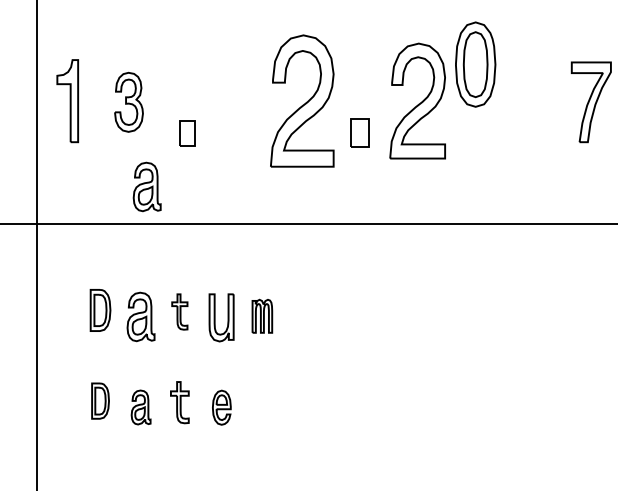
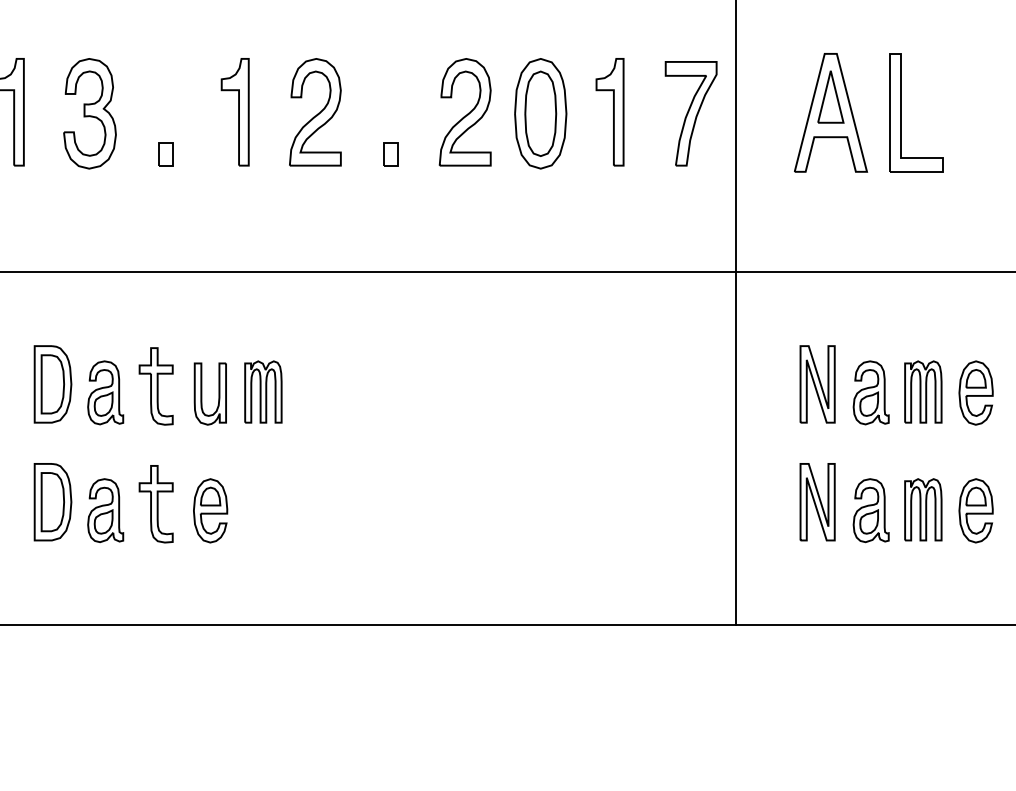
part: (475, 64) -> (540, 113), moved
part: (240, 101) -> (234, 112), added
part: (302, 101) -> (315, 112), size x0.62
part: (417, 101) -> (464, 112), size x0.71
part: (528, 101) -> (609, 112), added
part: (128, 102) -> (89, 113), size x1.43
part: (187, 133) -> (165, 154), size x0.71
part: (360, 133) -> (390, 154), size x0.62
part: (147, 186) -> (113, 223), removed
part: (100, 310) -> (52, 384), size x1.43
part: (179, 312) -> (155, 386), size x1.67
part: (262, 315) -> (263, 391), size x1.43
part: (100, 401) -> (52, 502), size x1.67
part: (179, 402) -> (155, 504), size x1.43
part: (140, 407) -> (105, 510), size x1.43
part: (221, 407) -> (210, 510), size x1.43

